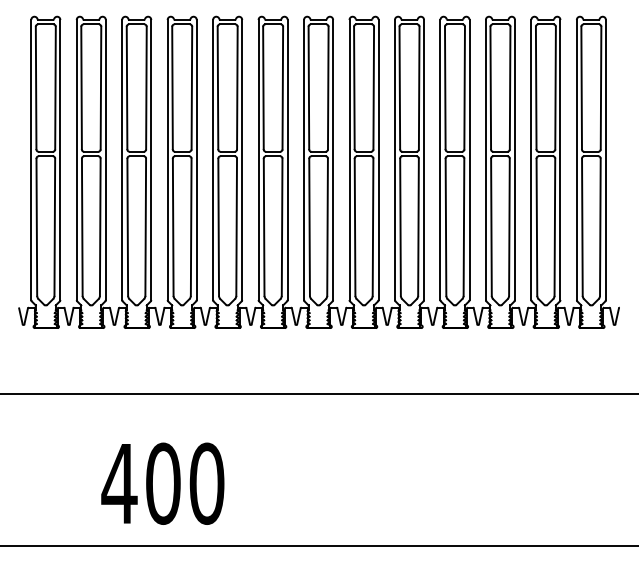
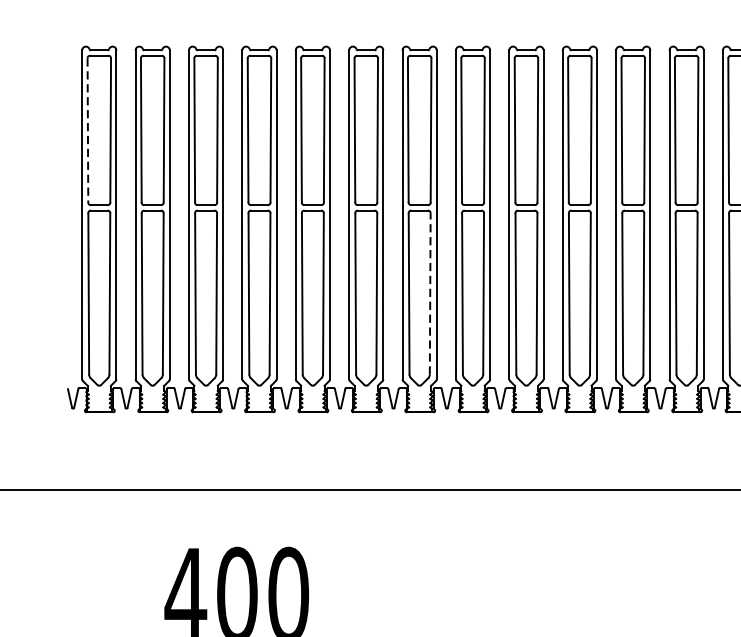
line: (36, 88) -> (88, 130), solid -> dashed
line: (327, 227) -> (430, 294), solid -> dashed

